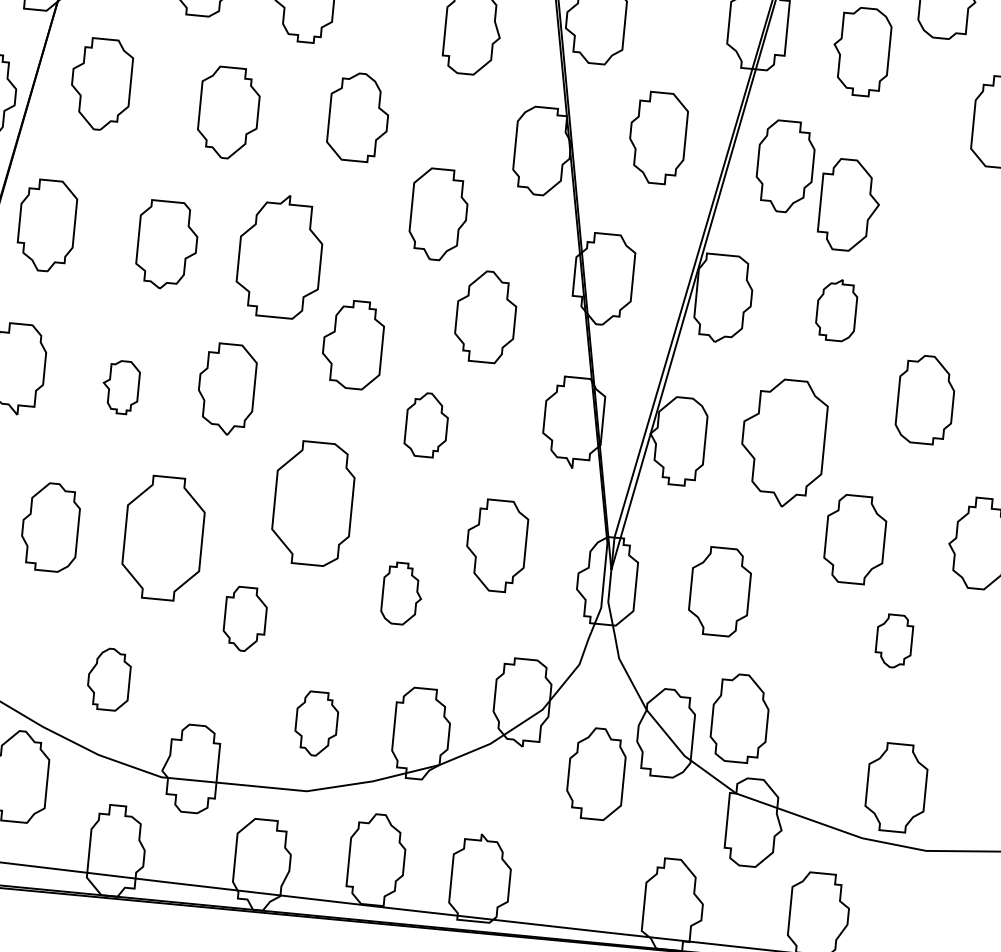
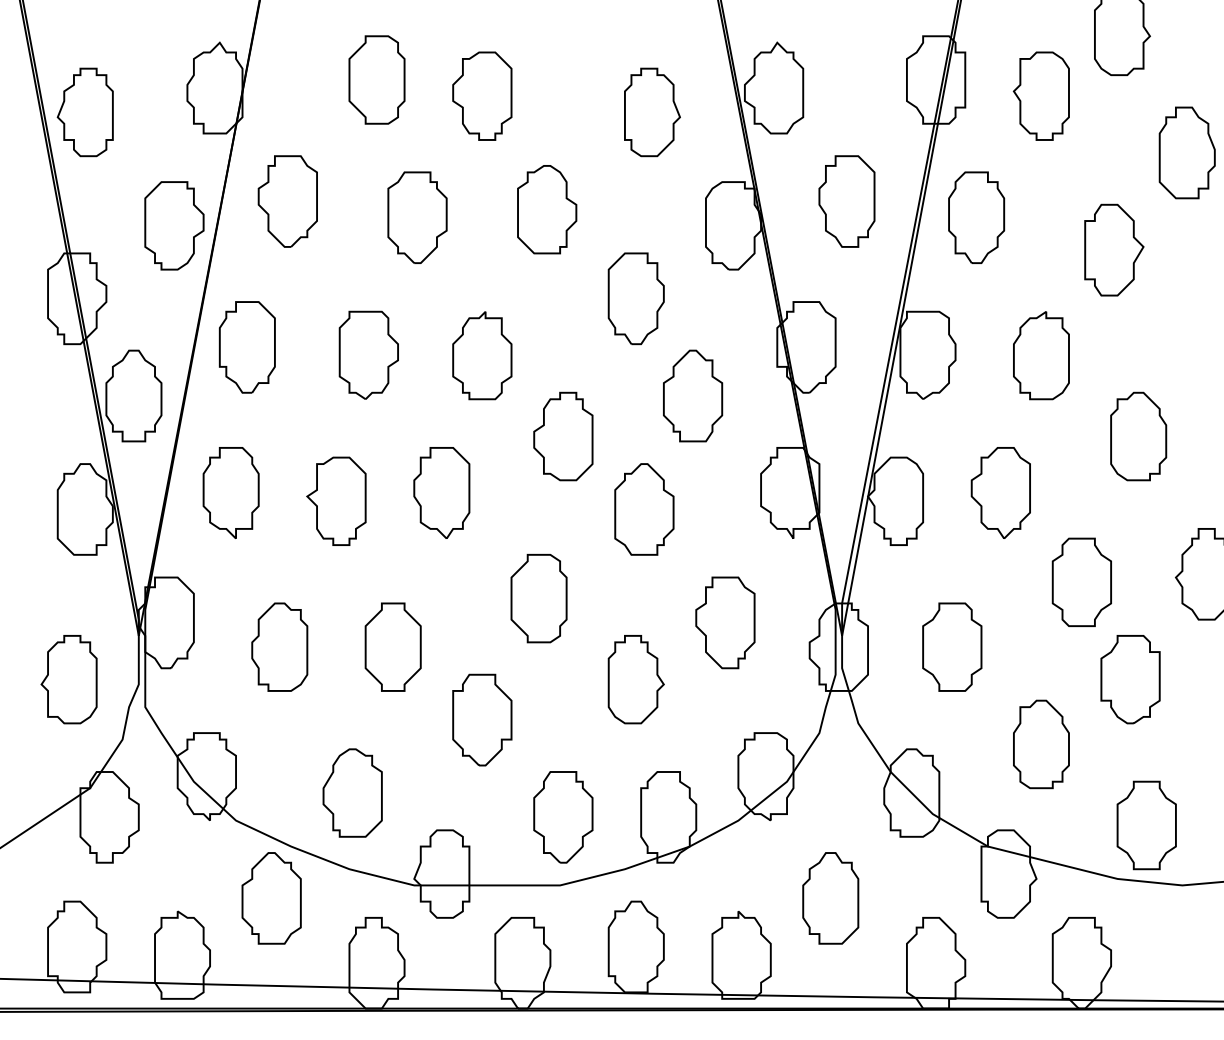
part: (849, 204) -> (1114, 249), moved
part: (280, 256) -> (482, 355), size x0.71
part: (836, 309) -> (1041, 355), size x1.43
part: (121, 386) -> (336, 500), size x1.67
part: (426, 425) -> (644, 509), size x1.43
part: (782, 442) -> (1000, 492), size x0.71
part: (312, 503) -> (538, 598), size x0.71
part: (162, 537) -> (392, 646), size x0.71
part: (401, 593) -> (635, 679), size x1.43
part: (245, 618) -> (482, 719), size x1.43
part: (894, 640) -> (1130, 679), size x1.67
part: (109, 678) -> (352, 792), size x1.43
part: (740, 718) -> (1041, 744), moved
part: (316, 723) -> (563, 817), size x1.43
part: (596, 773) -> (830, 898), moved

